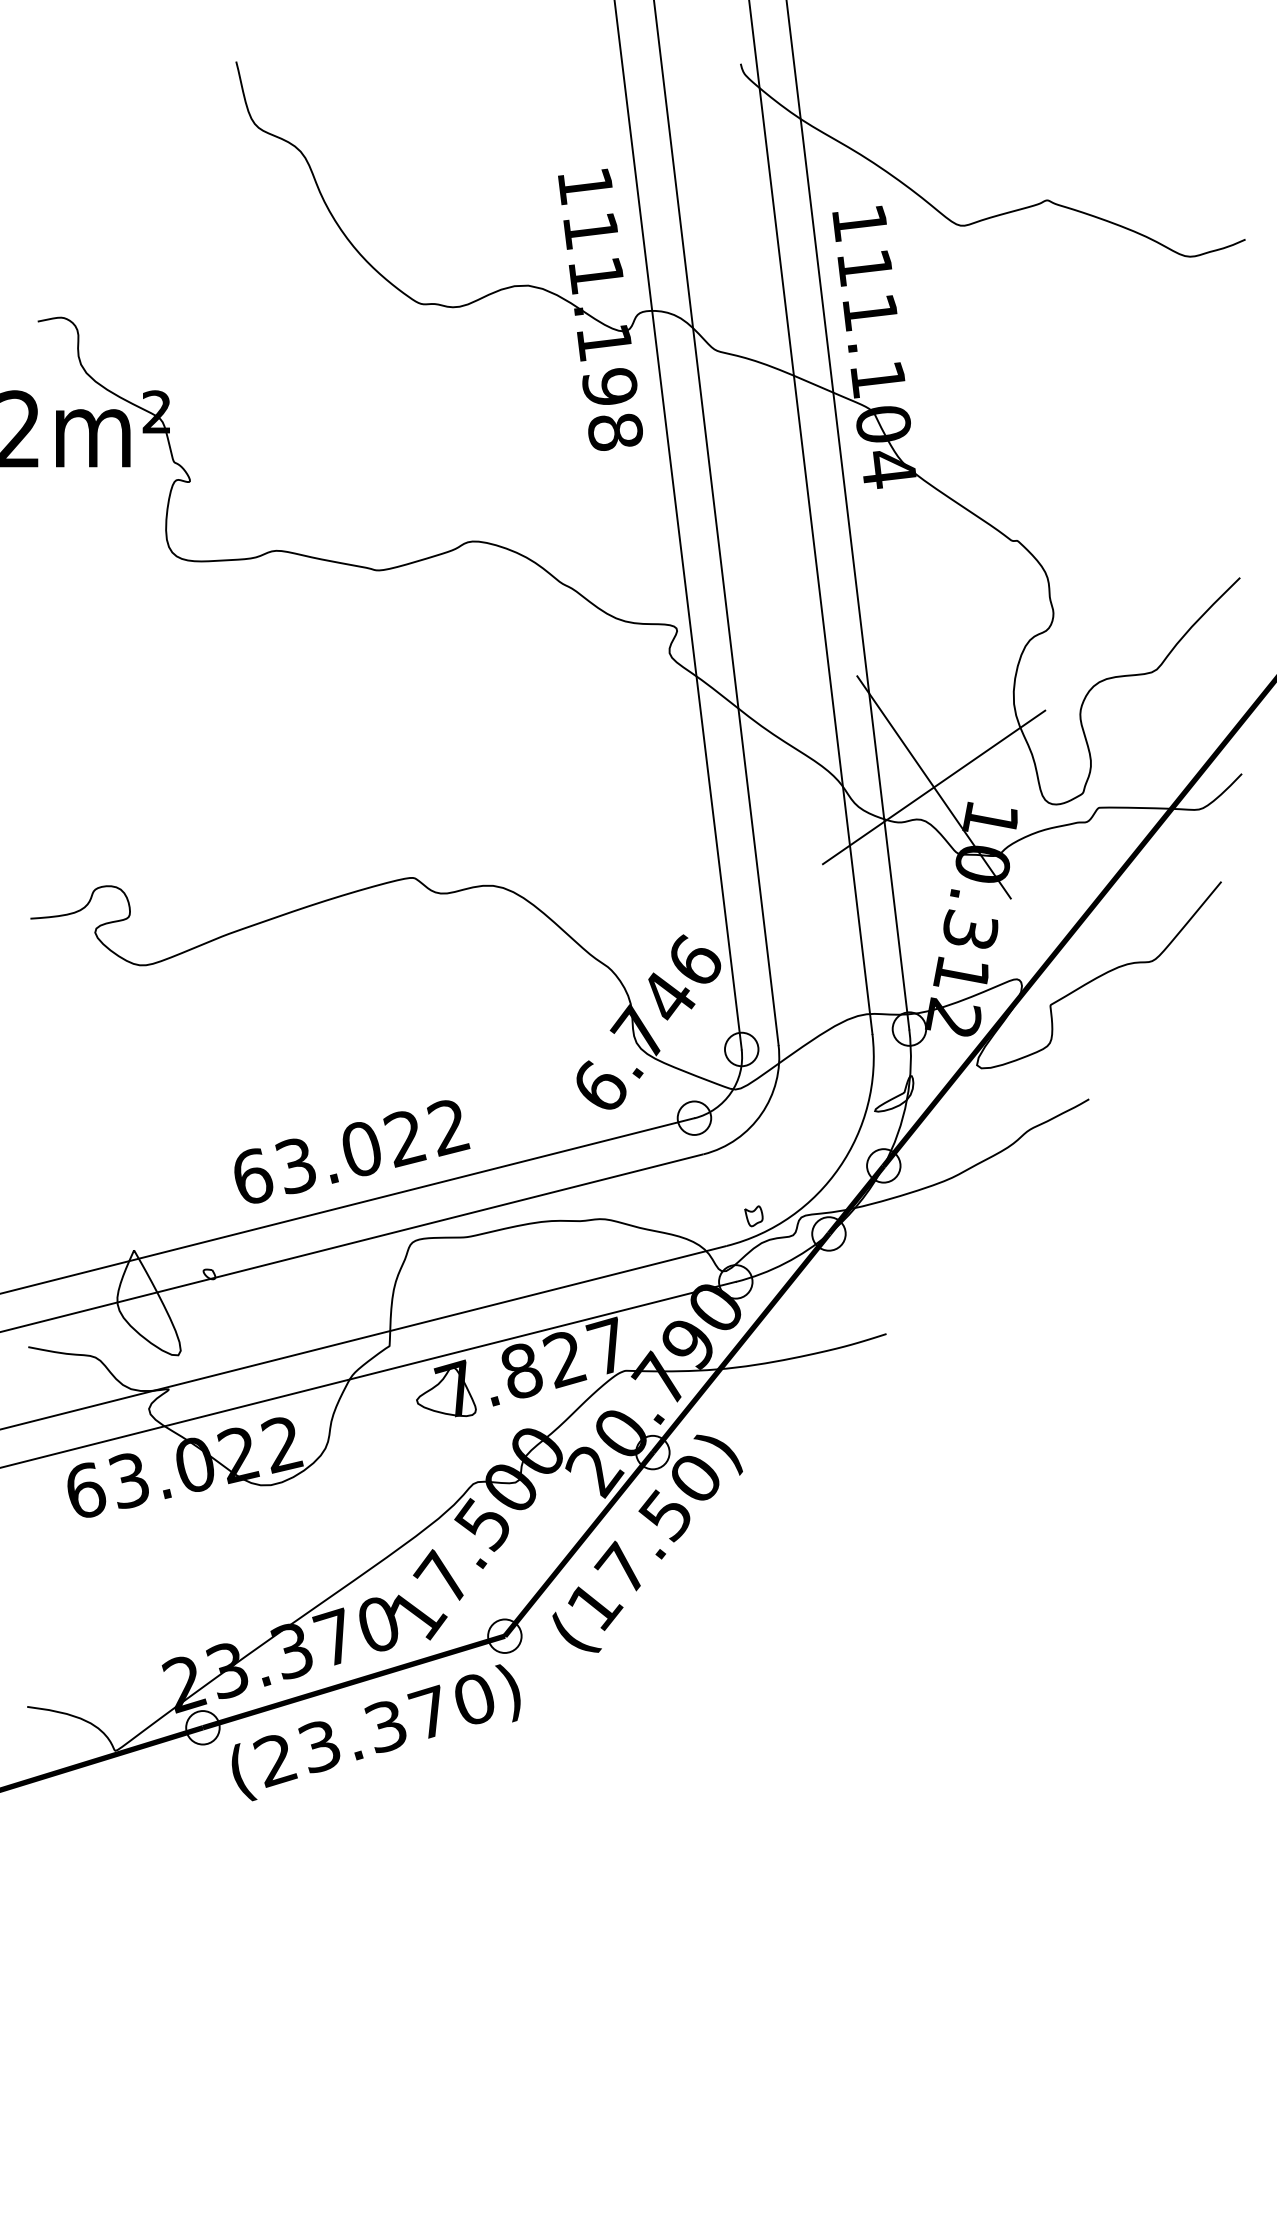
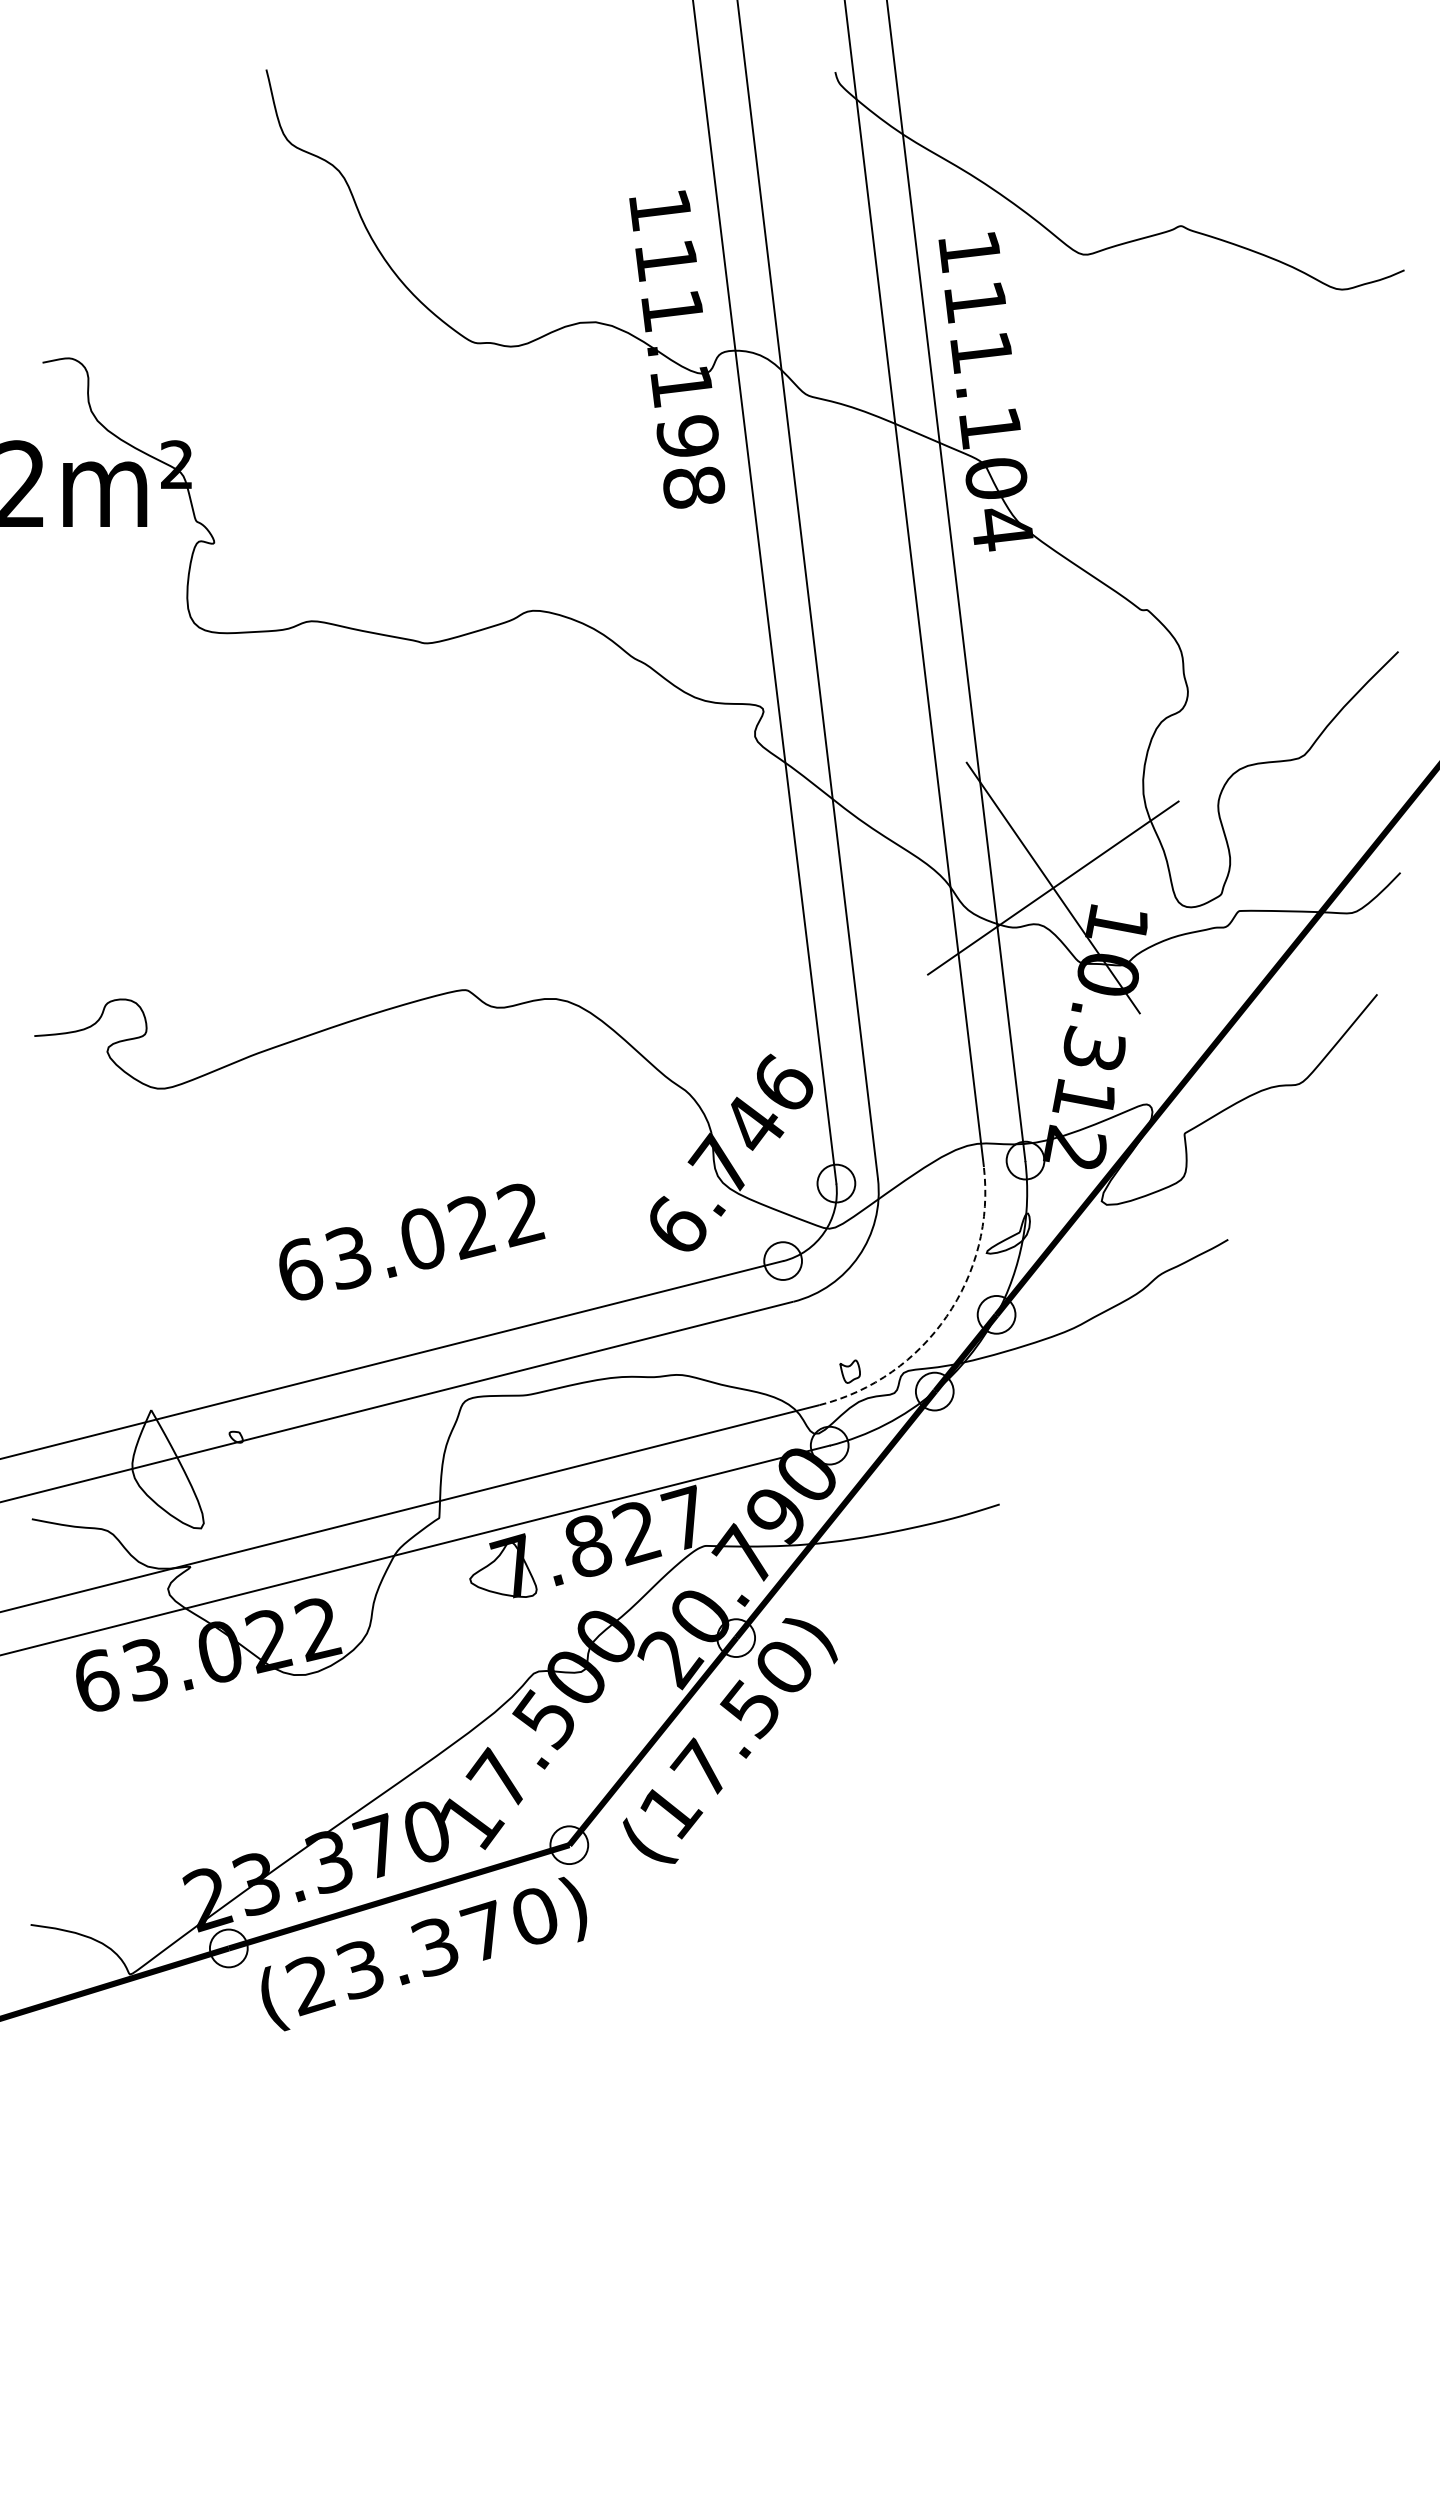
text: (352, 1151) -> (412, 1241), moved
arc: (839, 1167) -> (946, 1316), solid -> dashed

